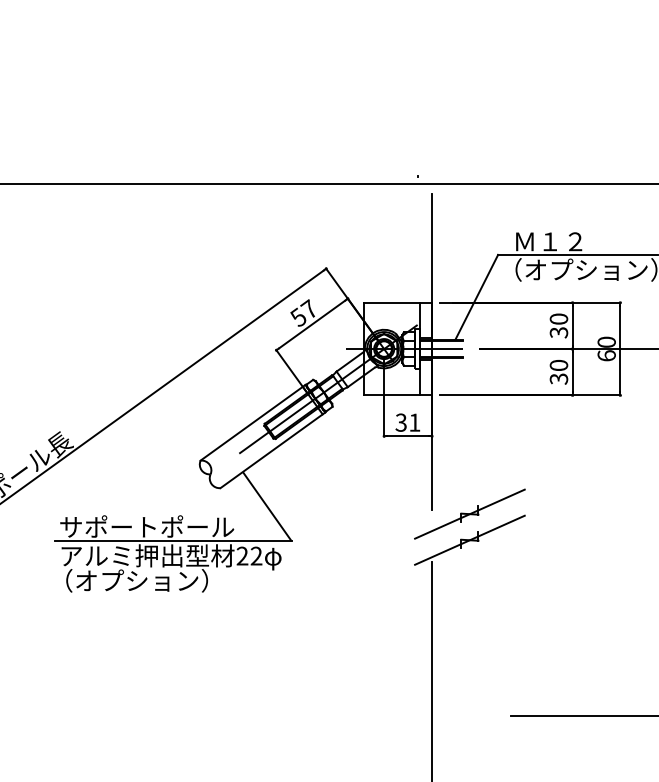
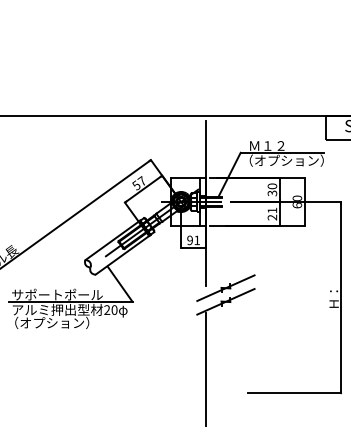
text: (559, 371) -> (272, 213), 30 -> 21
text: (400, 422) -> (189, 240), 31 -> 91
text: (256, 556) -> (114, 310), 22 -> 20

